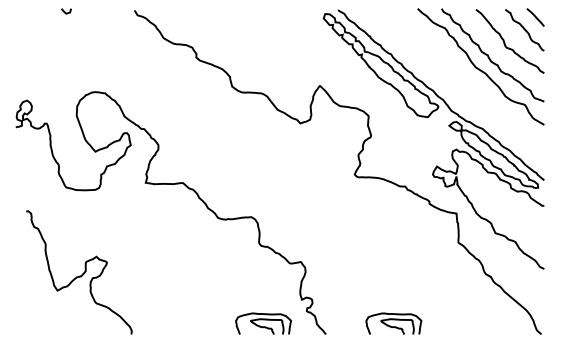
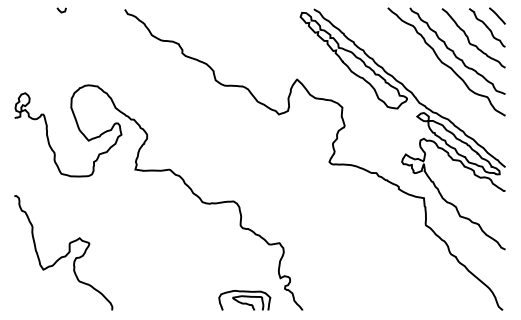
curve: (81, 274) -> (65, 254), moved
part: (393, 323) -> (365, 300), removed

